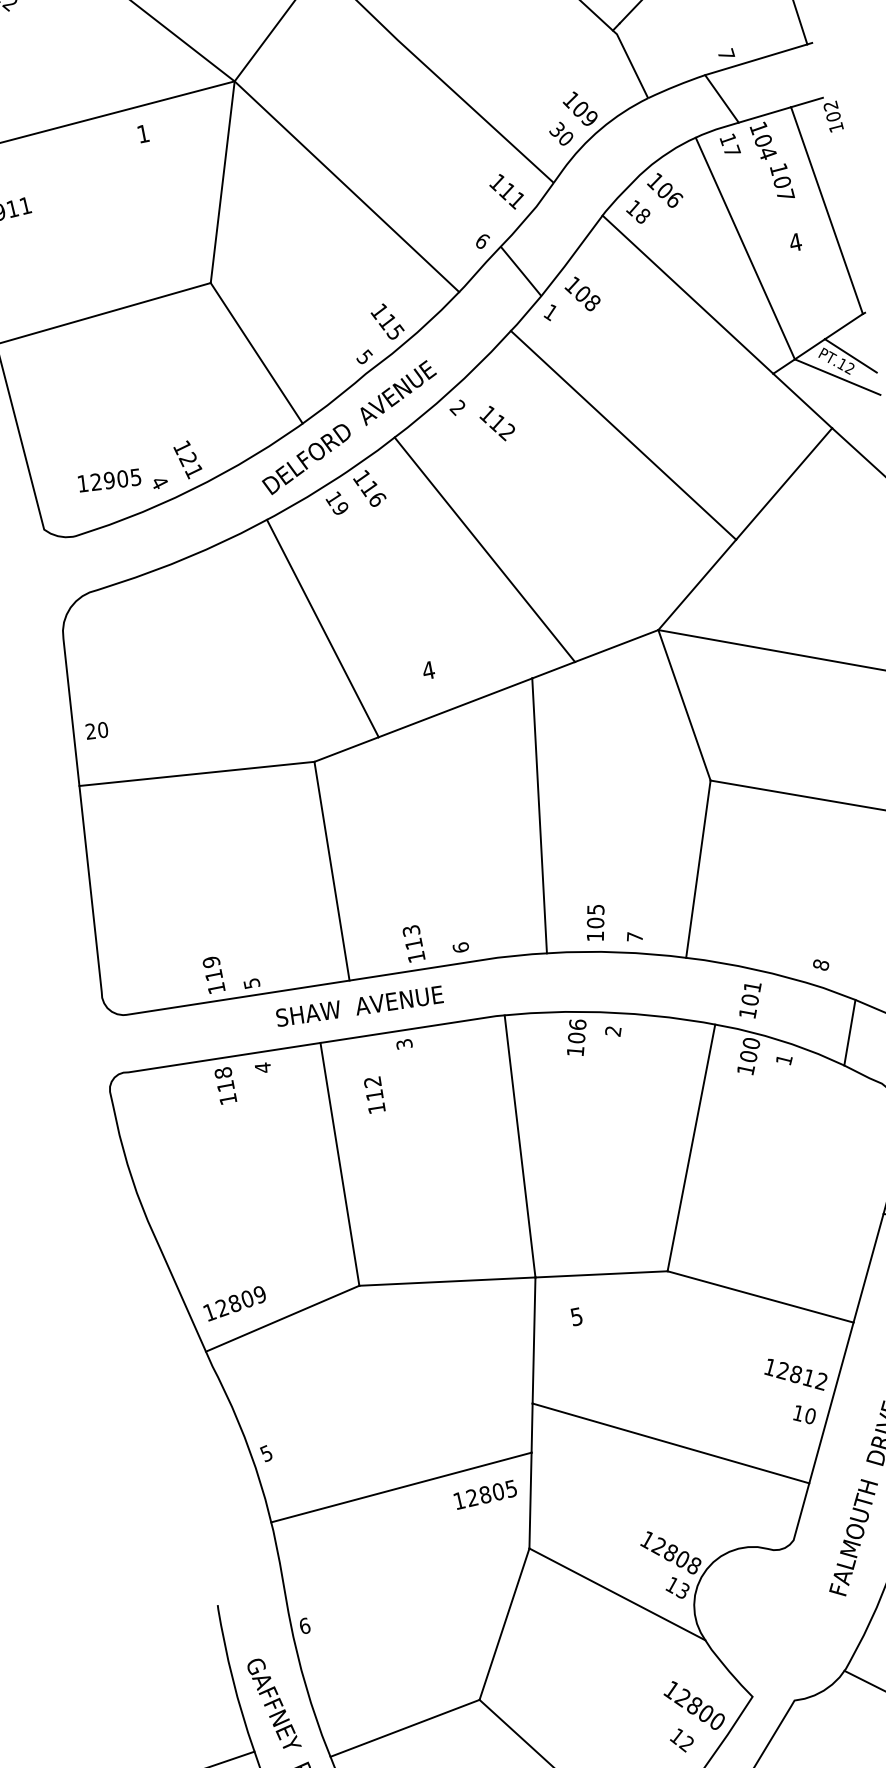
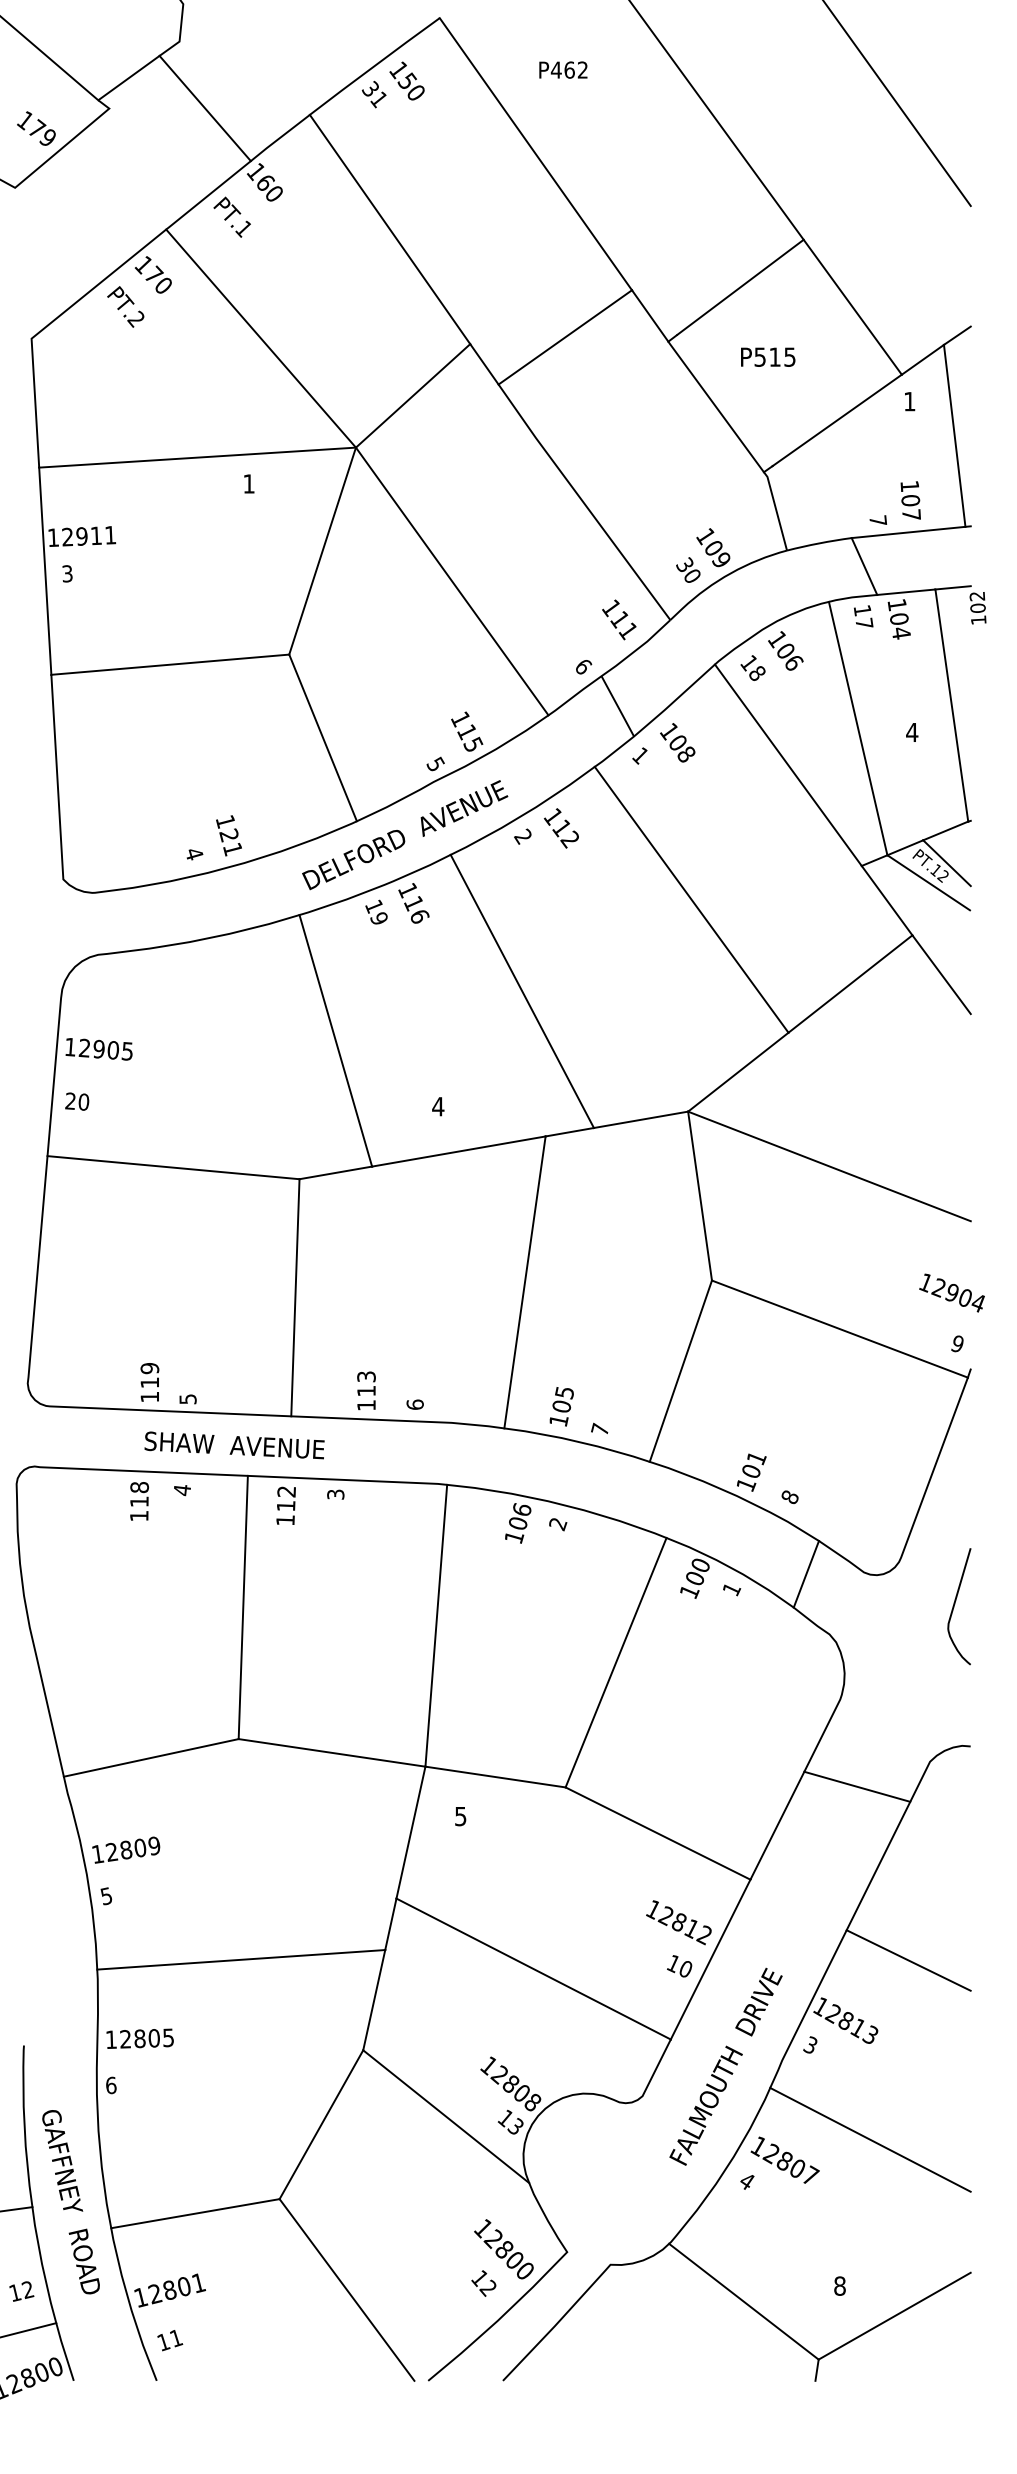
text: (782, 182) -> (910, 500), moved
text: (497, 423) -> (561, 828), moved
text: (108, 480) -> (98, 1049), moved
text: (750, 1001) -> (751, 1472), moved
text: (359, 1006) -> (234, 1445), moved
text: (374, 1094) -> (285, 1505), moved
text: (235, 1302) -> (126, 1849), moved
text: (484, 1494) -> (139, 2038), moved

